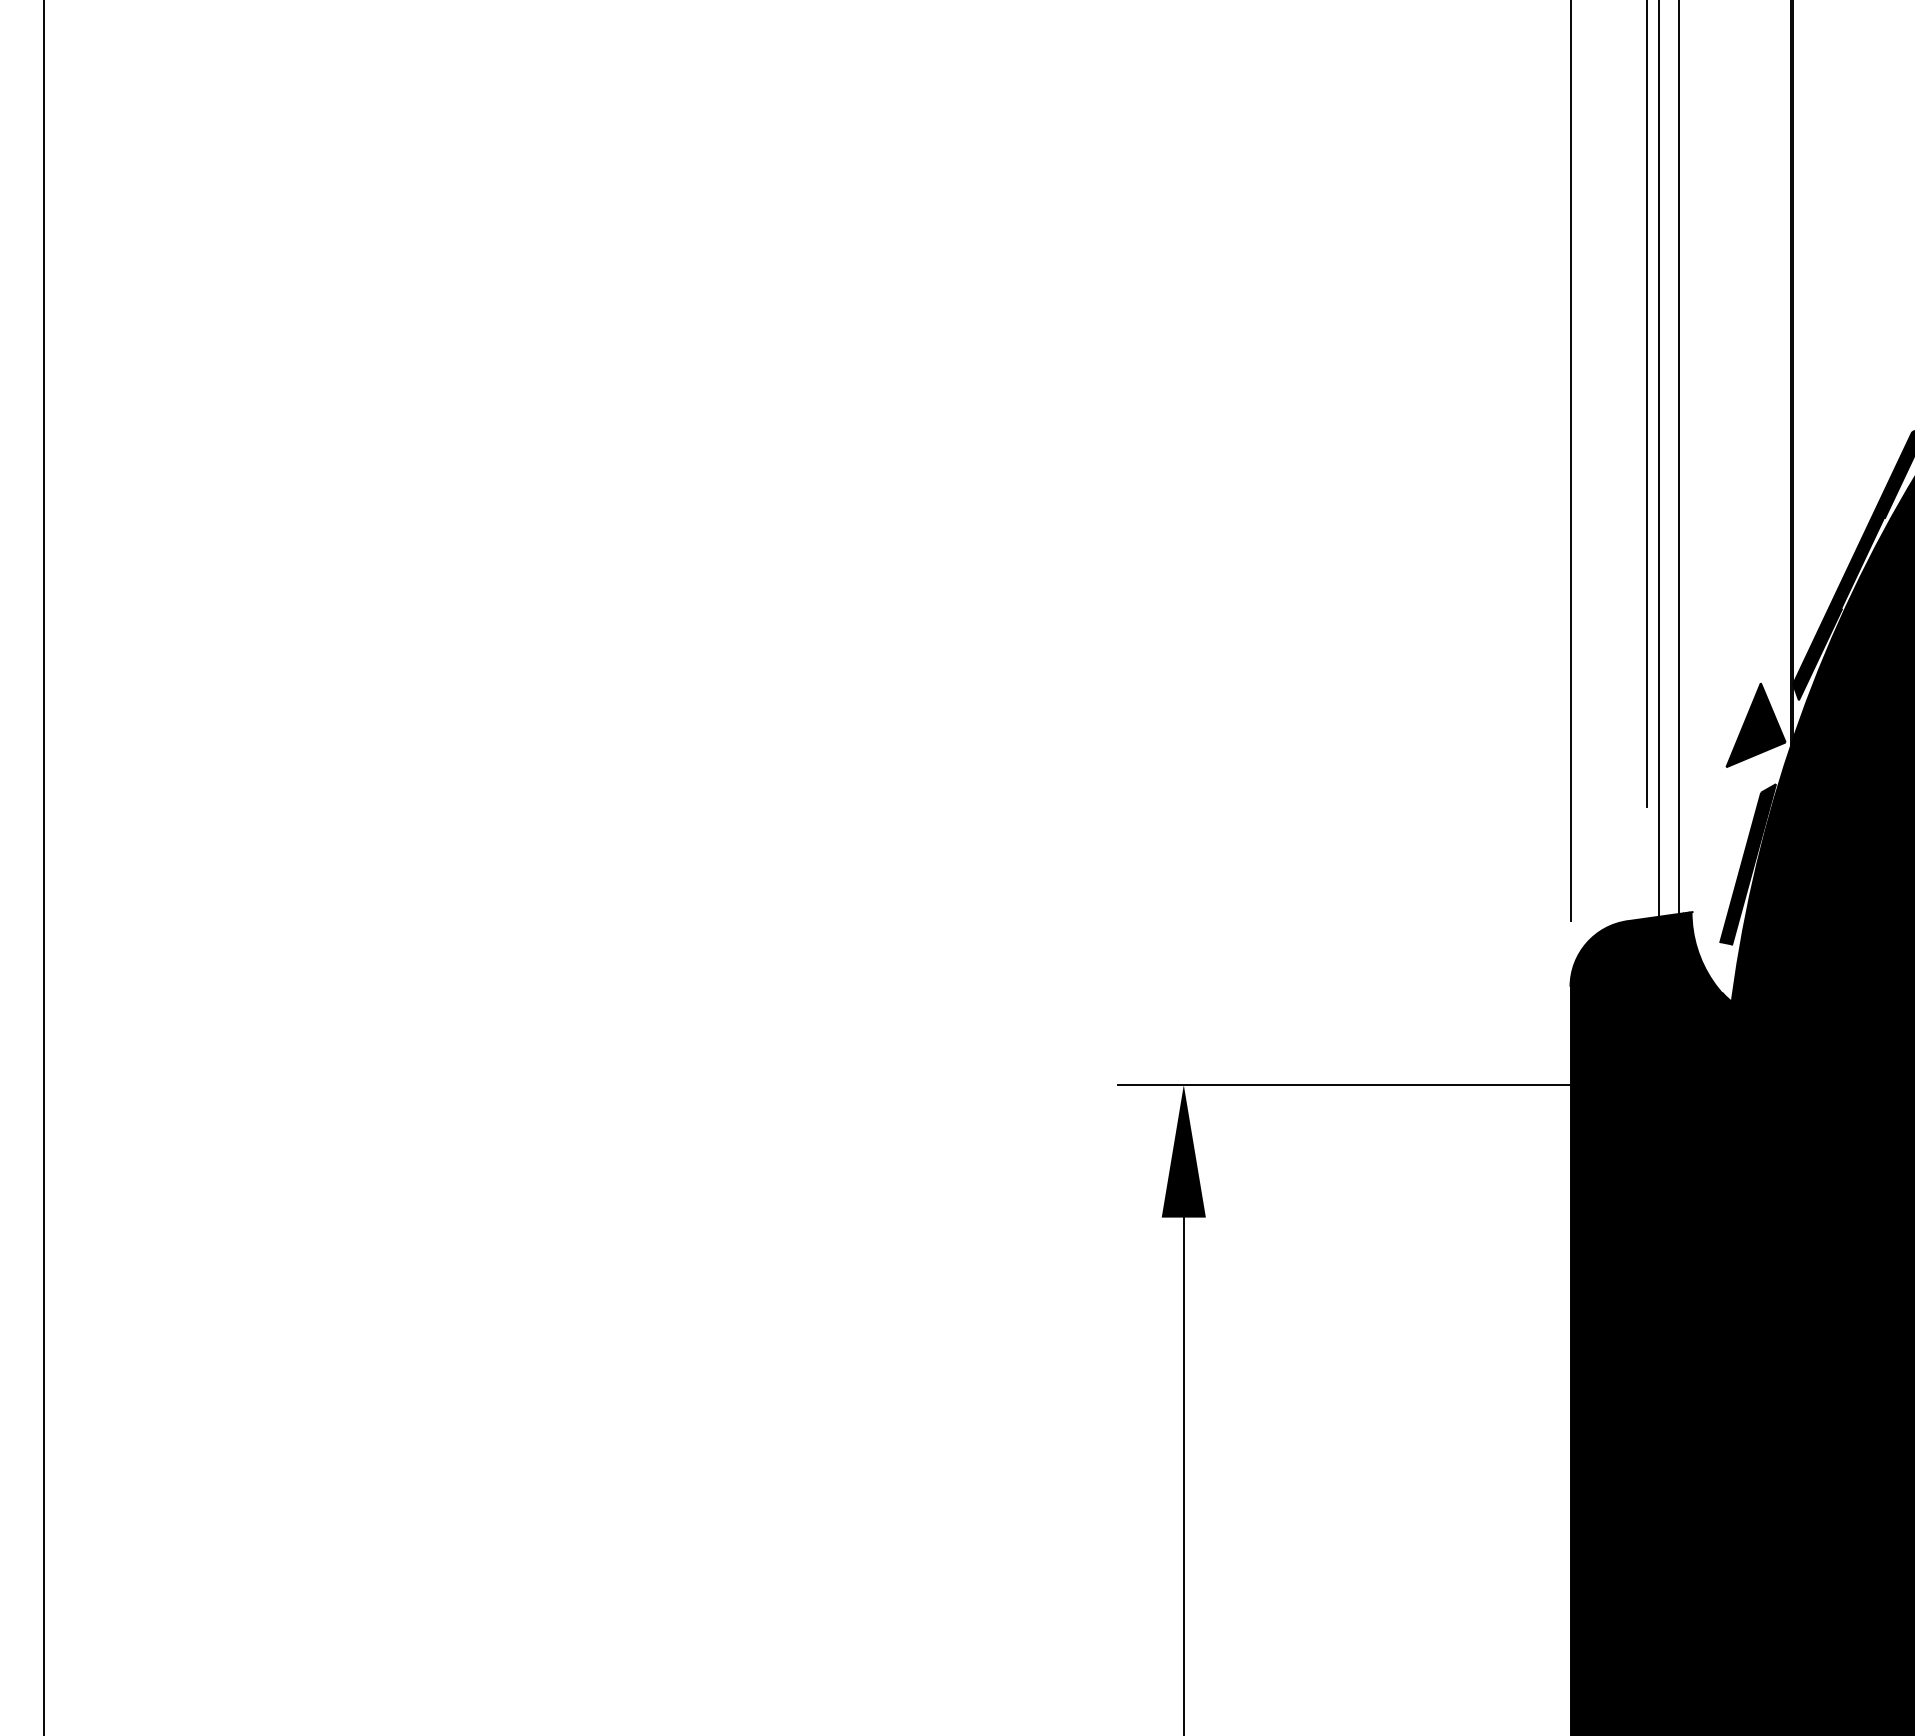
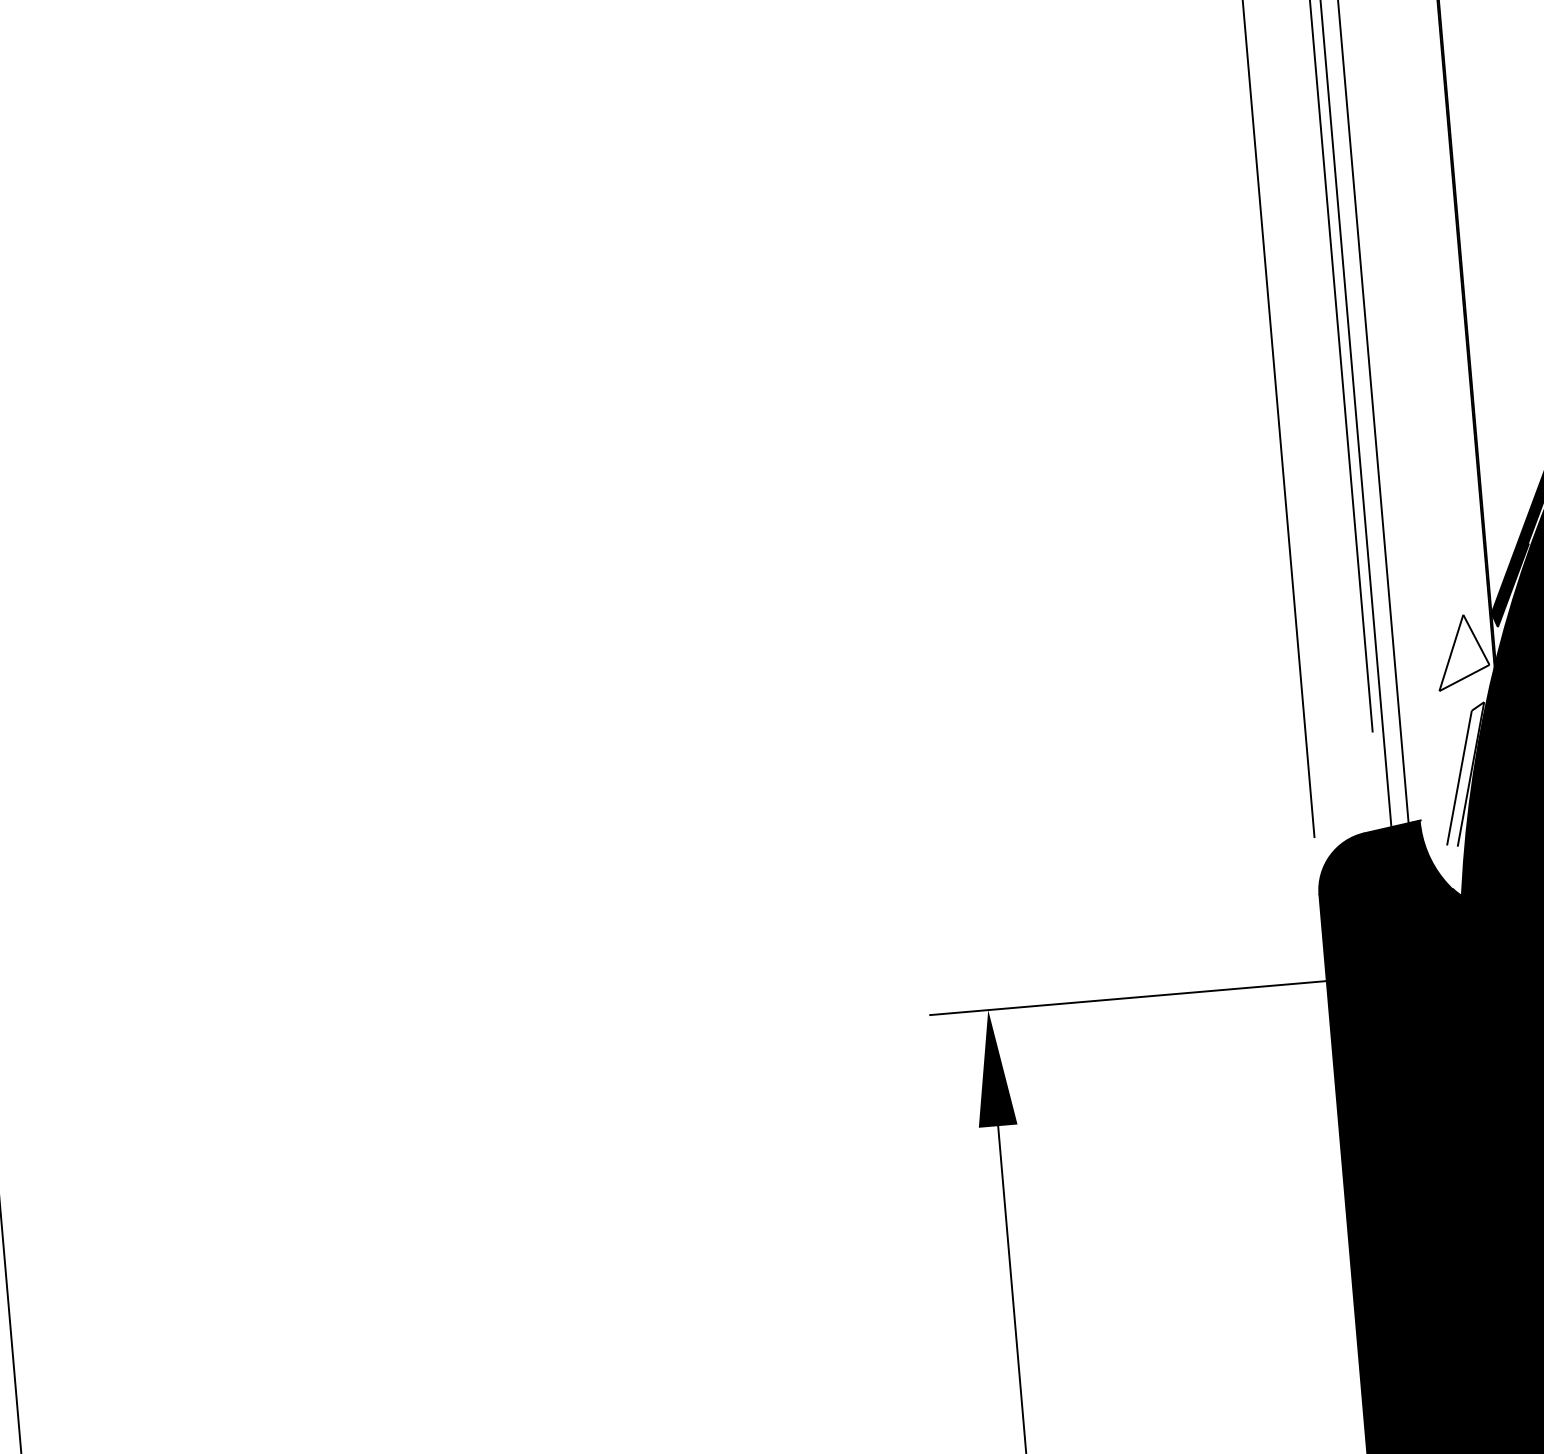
fill: (1755, 725) -> (1461, 652), removed
fill: (1748, 864) -> (1466, 774), removed

